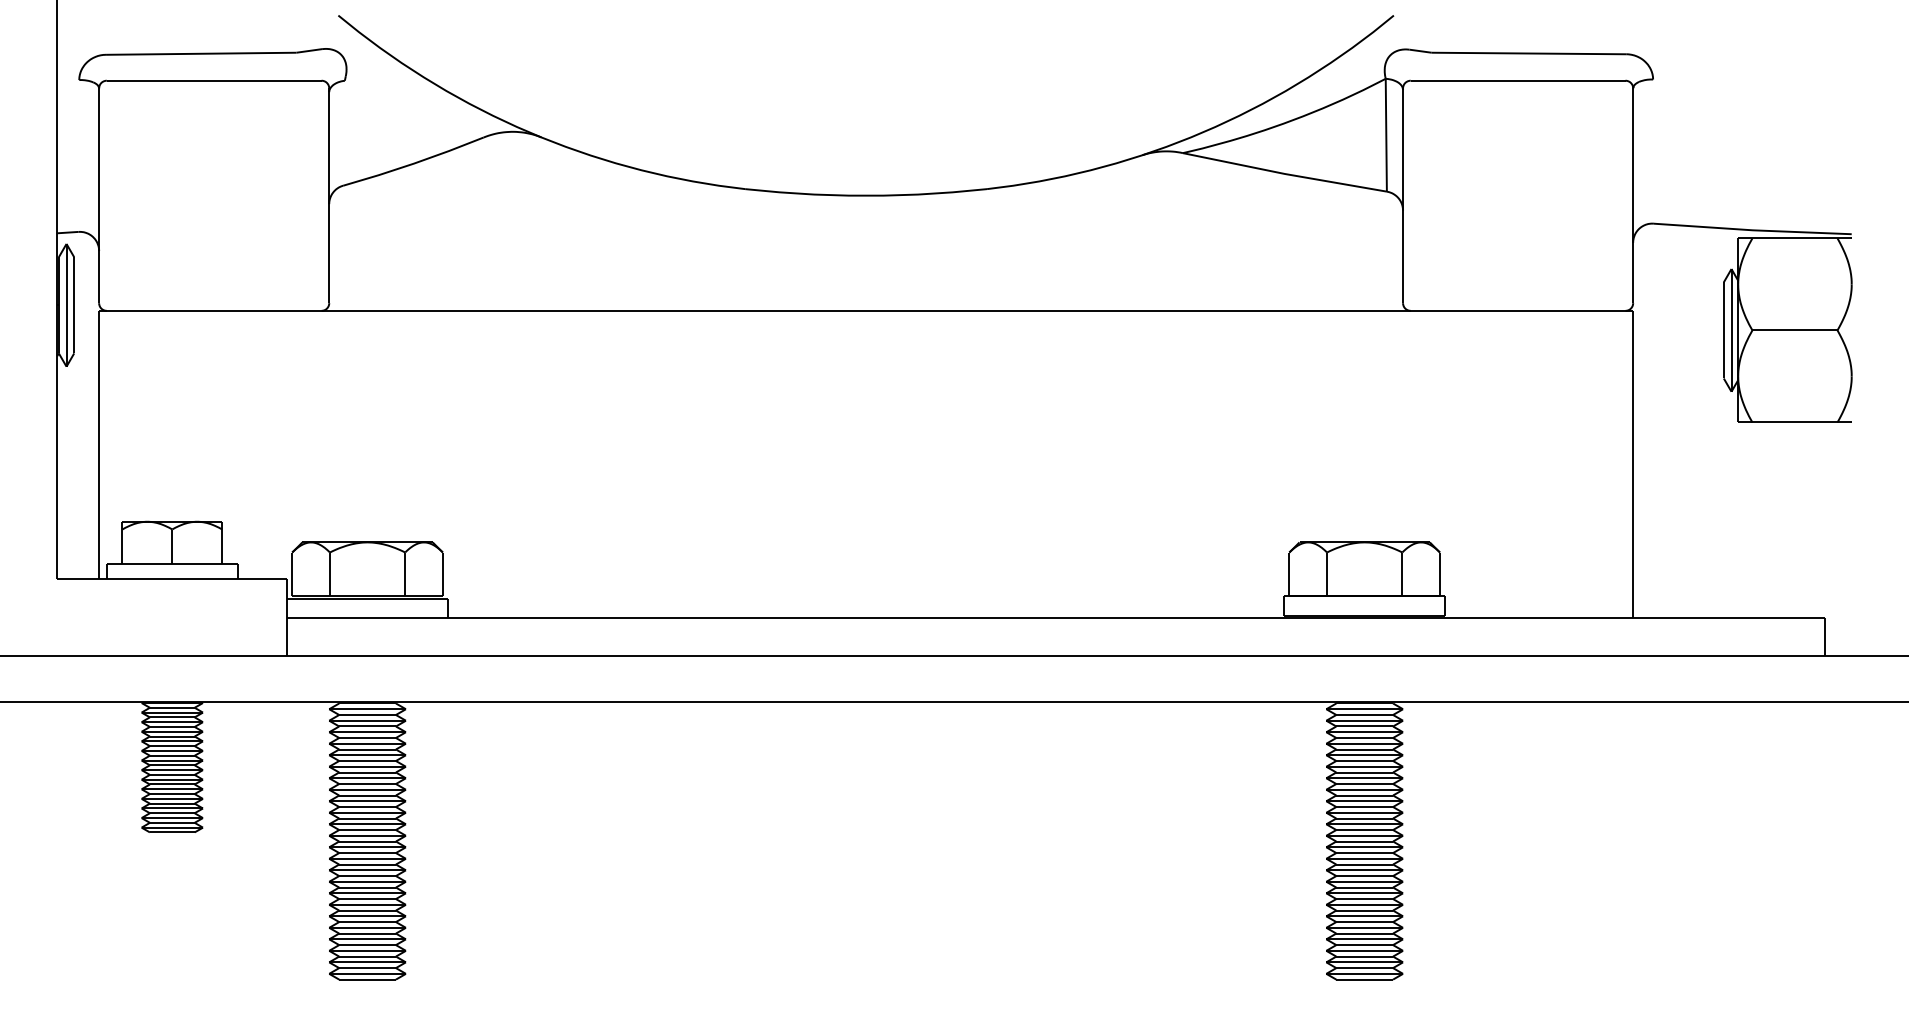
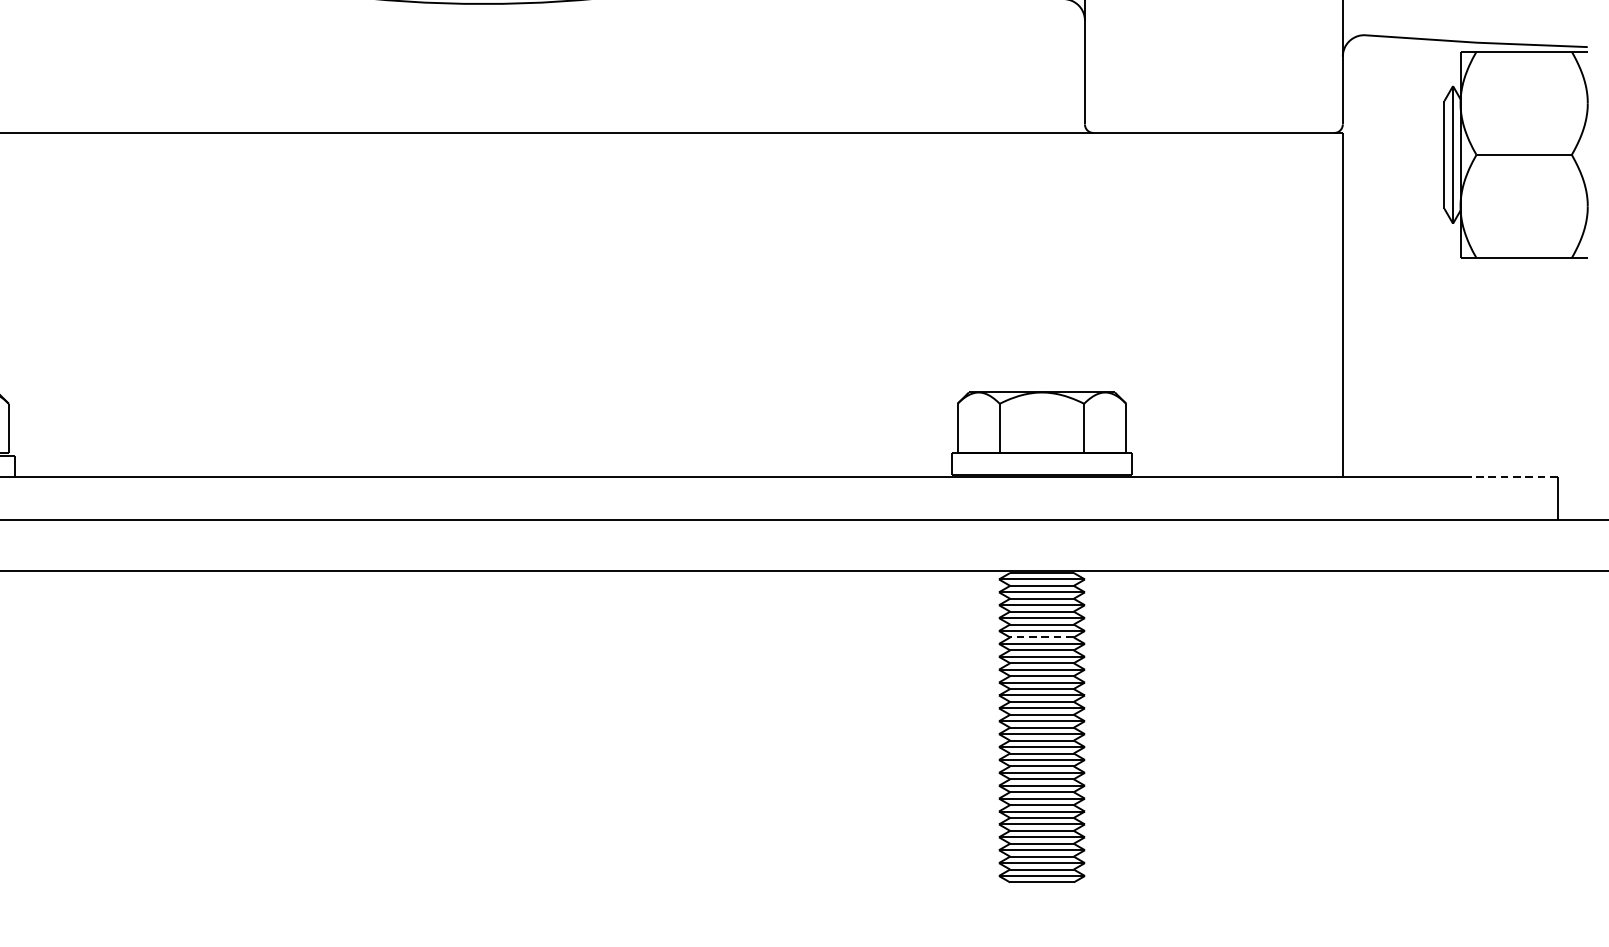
line: (1786, 617) -> (1514, 476), solid -> dashed
line: (1364, 761) -> (1041, 638), solid -> dashed

